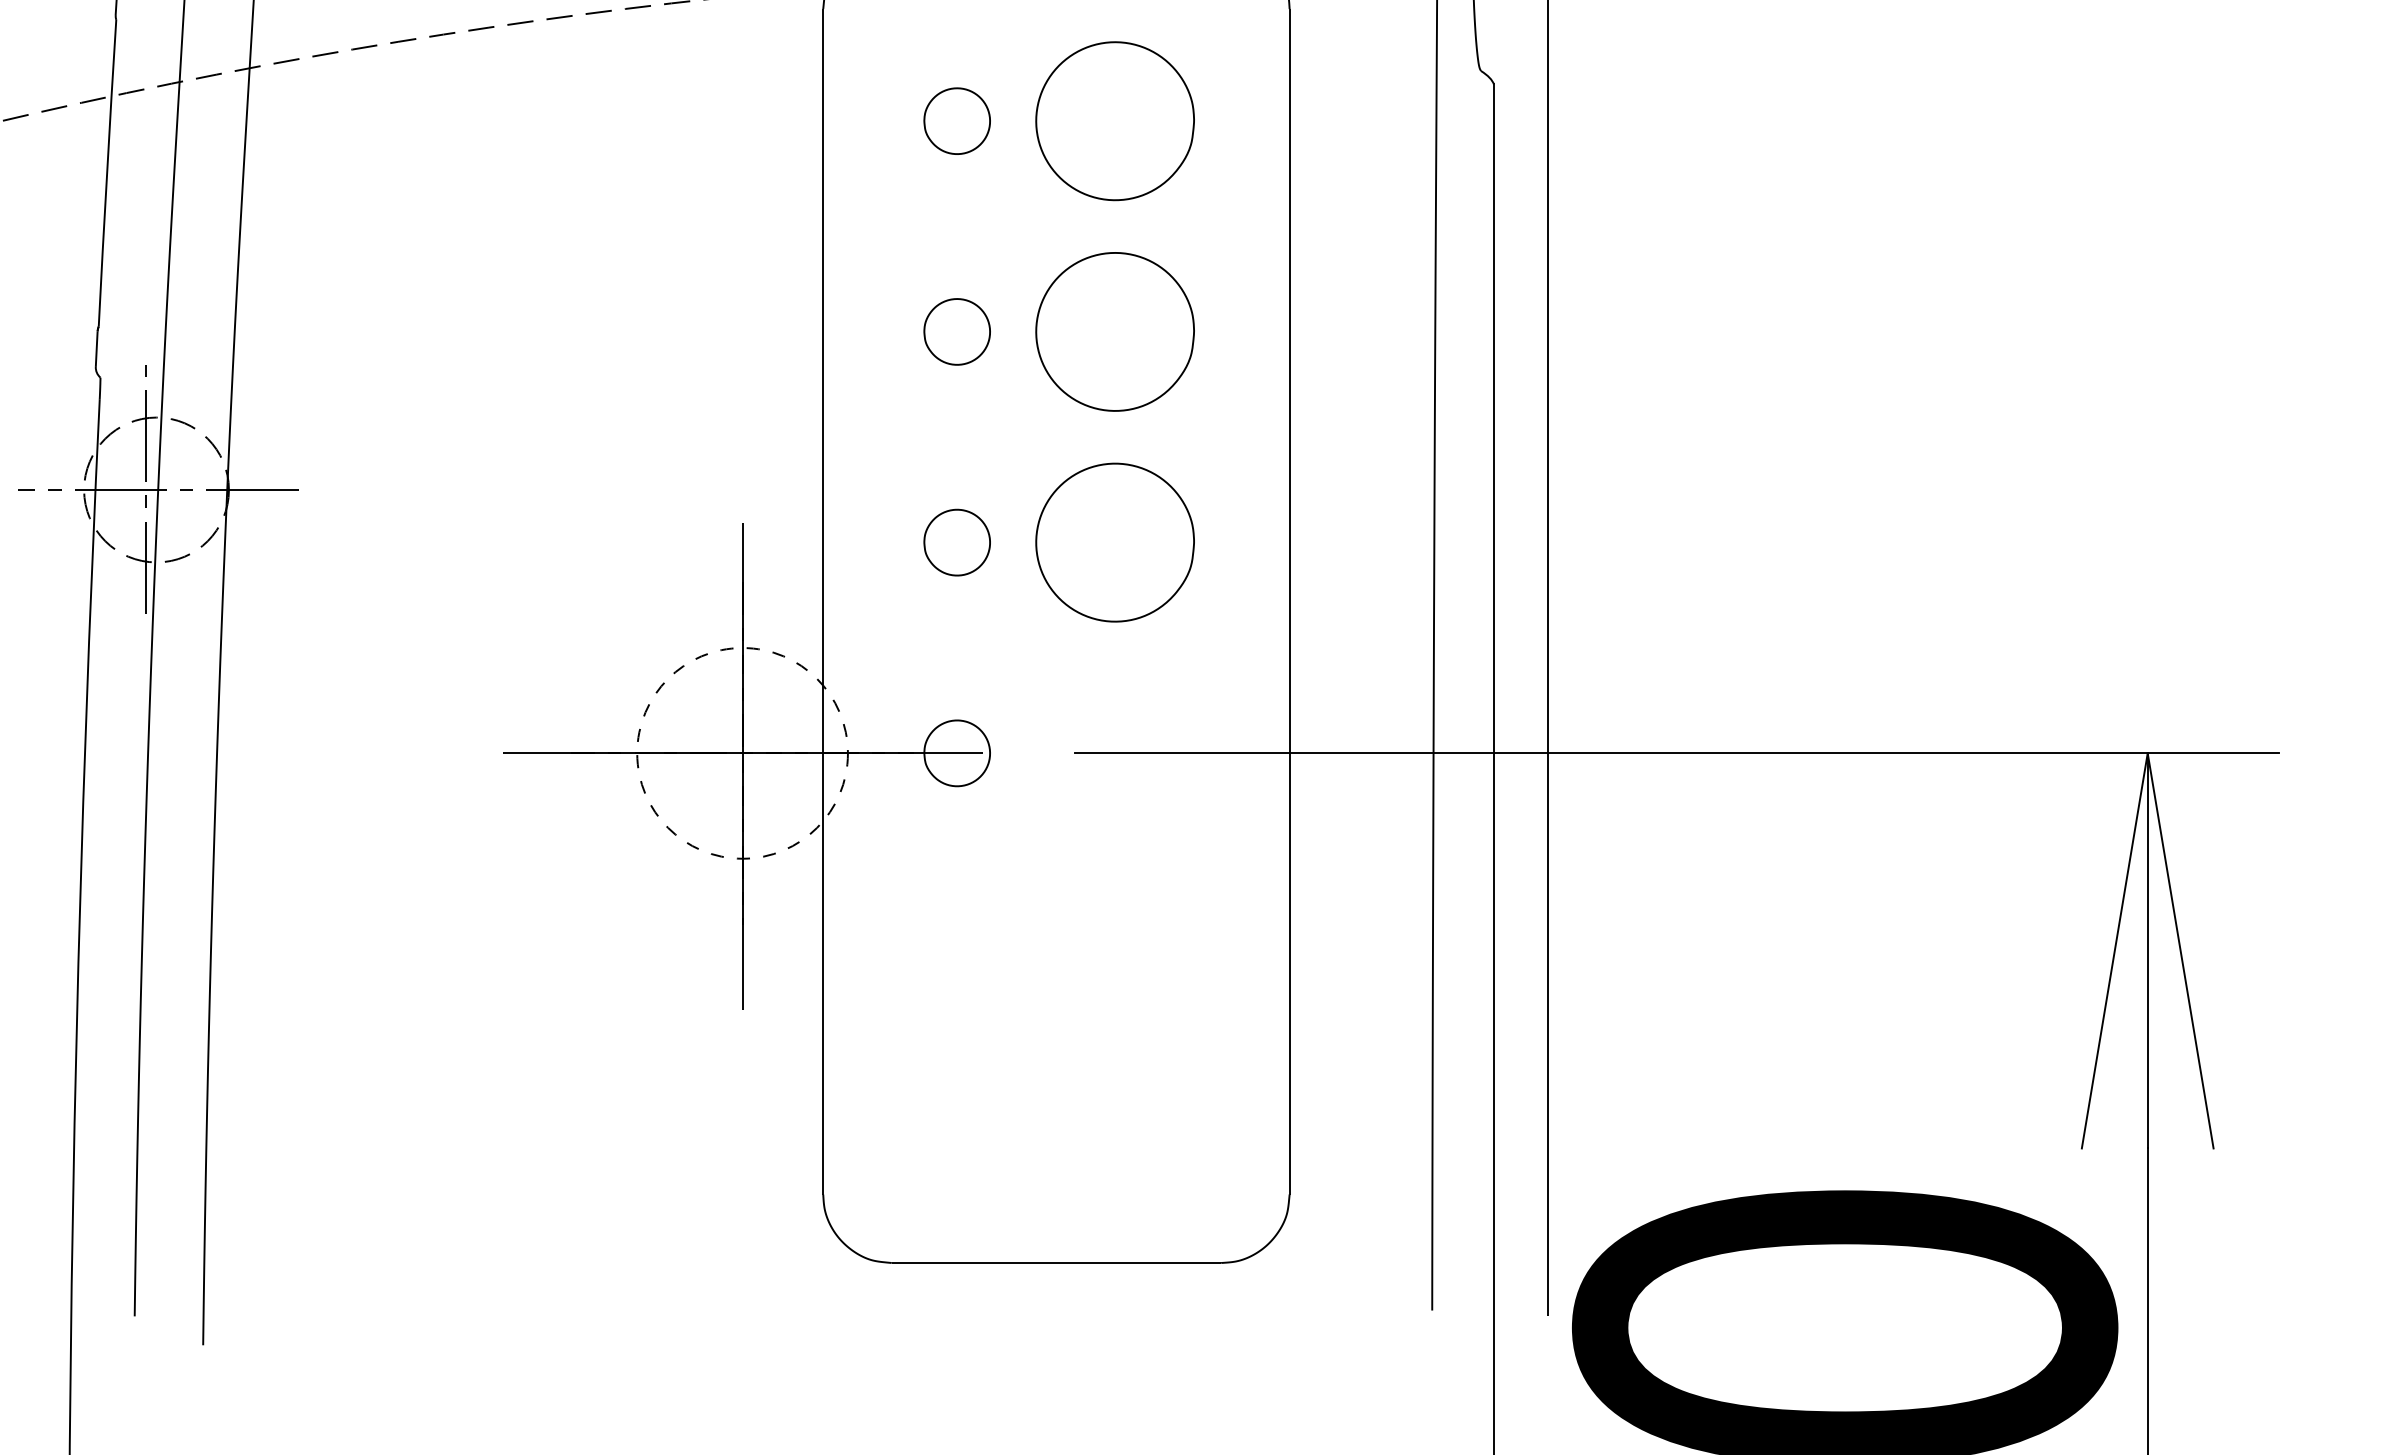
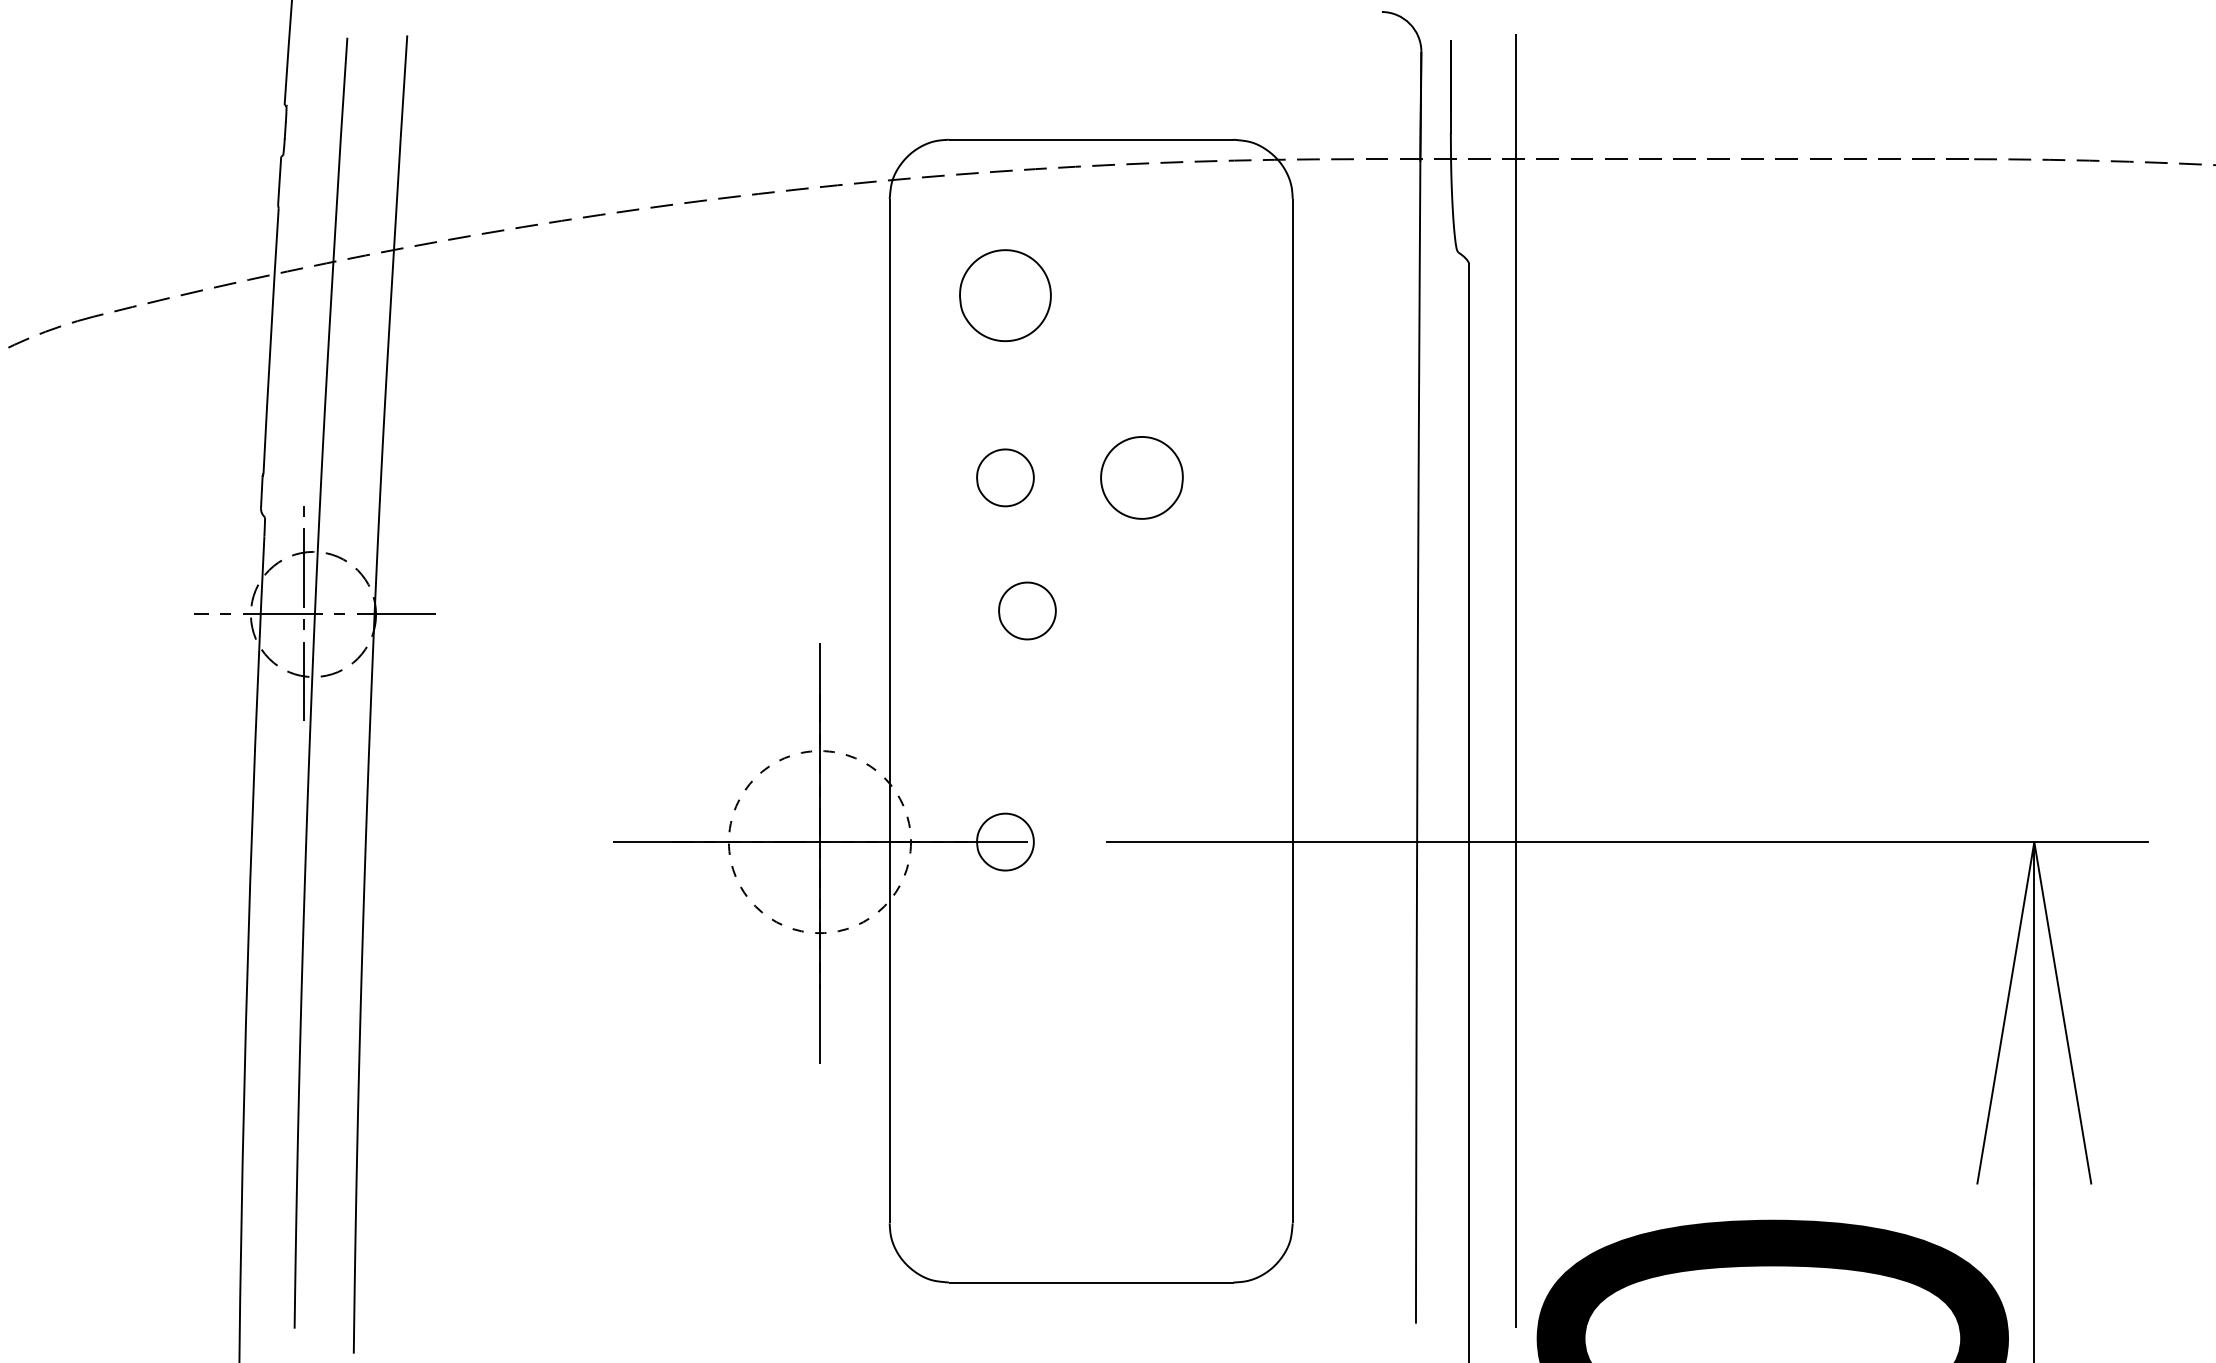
part: (957, 120) -> (1005, 295), size x1.6
part: (1114, 120) -> (1141, 295), removed
part: (1114, 331) -> (1141, 477), size x0.6
part: (957, 542) -> (1027, 610), moved
part: (1114, 542) -> (1141, 659), removed

